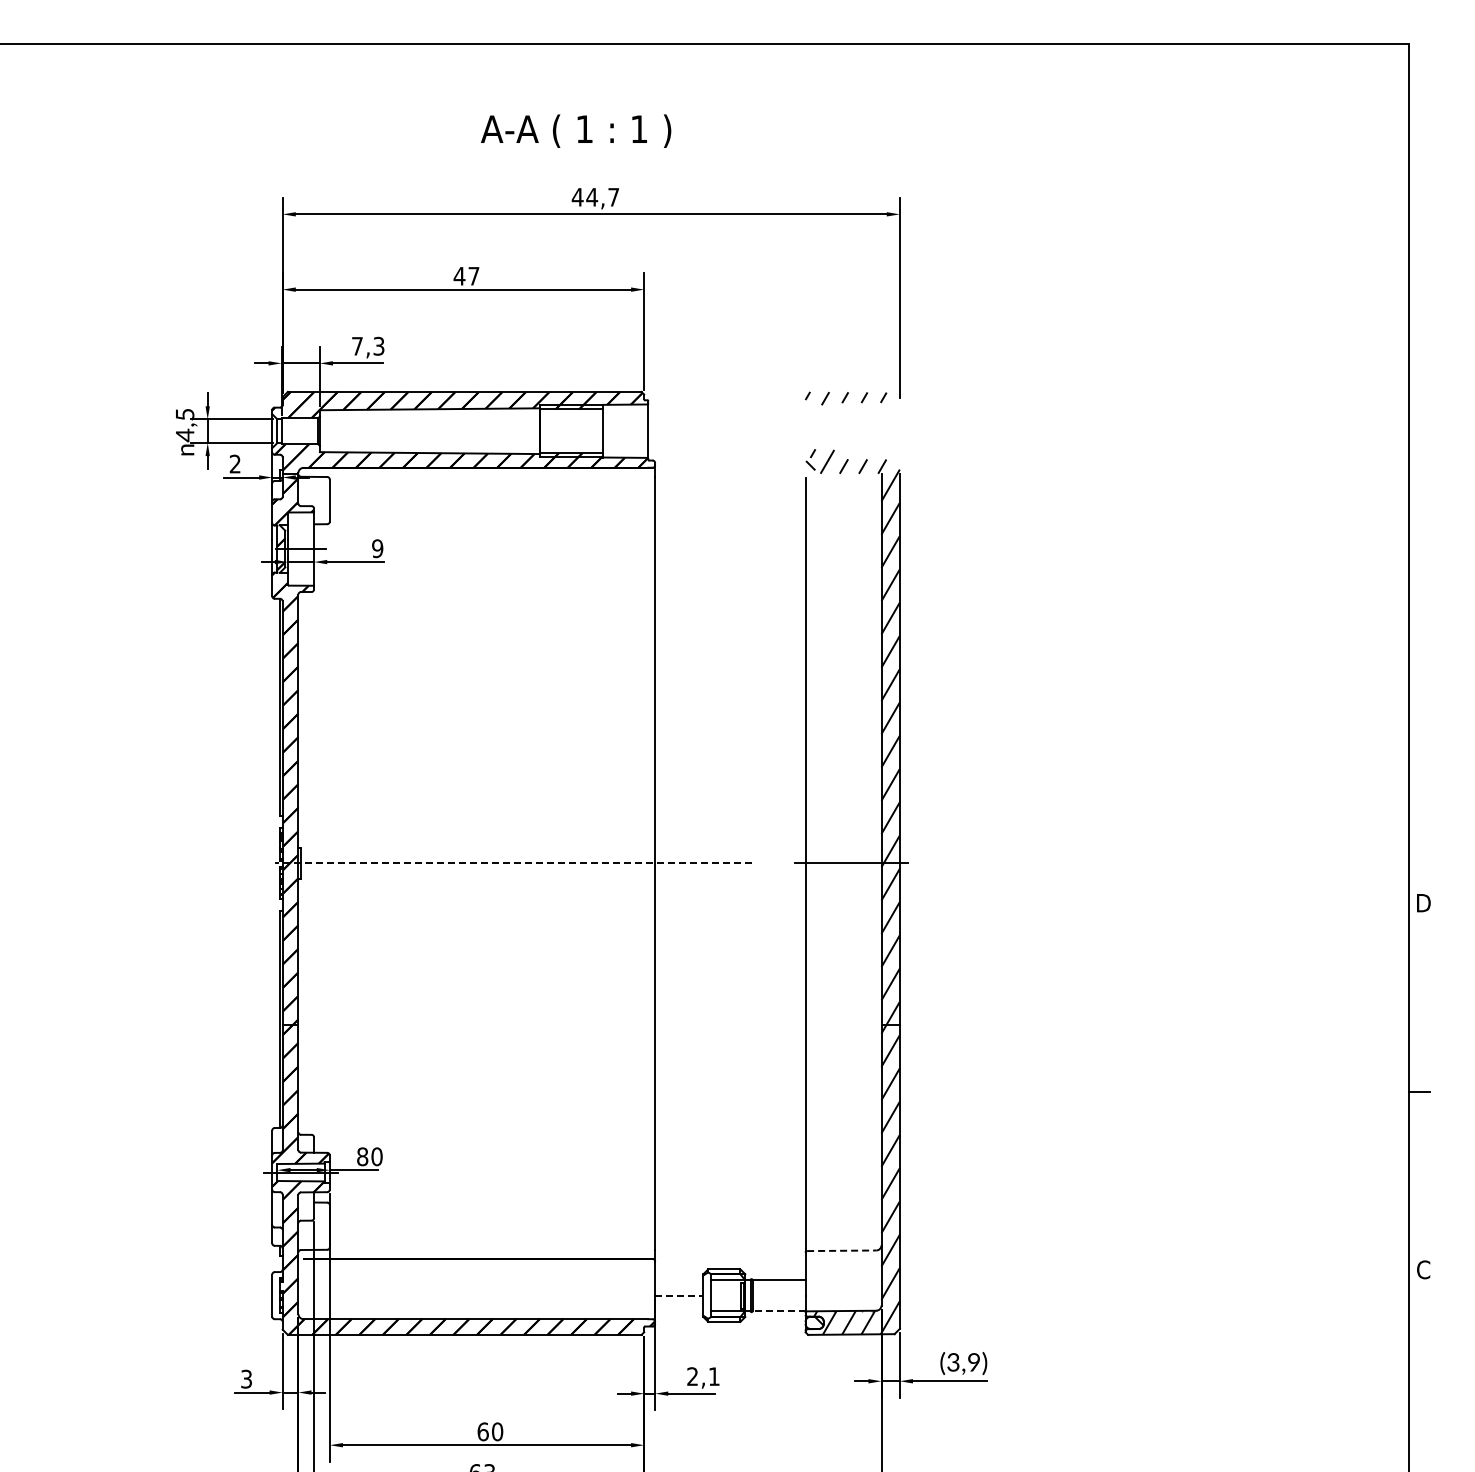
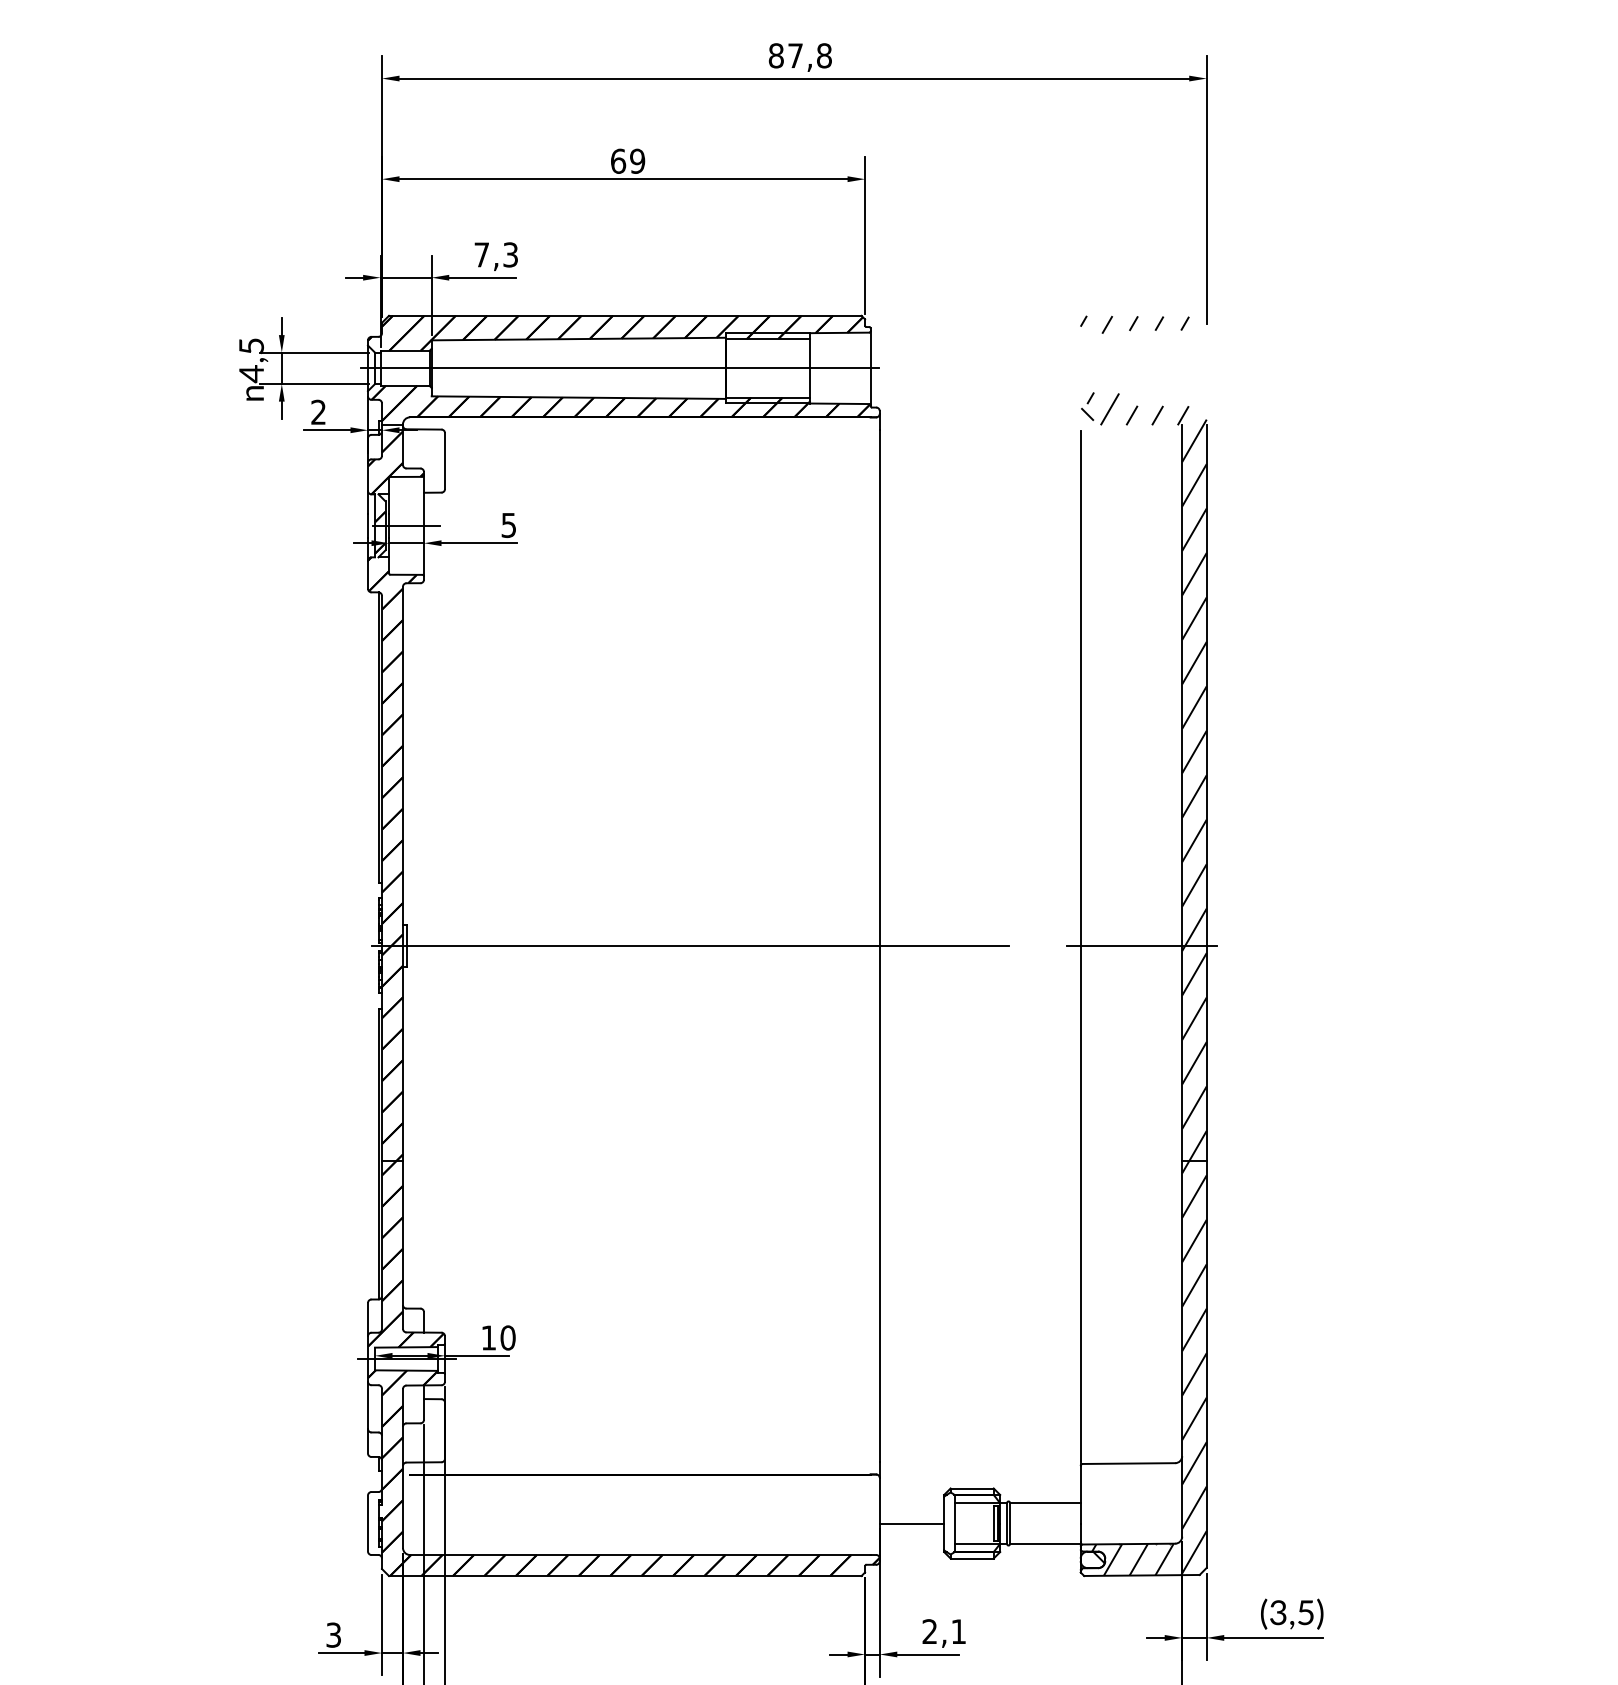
text: (595, 196) -> (800, 54), 44,7 -> 87,8
text: (466, 275) -> (627, 160), 47 -> 69
line: (460, 431) -> (619, 368), added
text: (377, 548) -> (508, 525), 9 -> 5
line: (512, 863) -> (689, 946), dashed -> solid
text: (362, 1156) -> (488, 1337), 80 -> 10
line: (841, 1250) -> (1128, 1463), dashed -> solid
line: (679, 1295) -> (912, 1523), dashed -> solid
line: (778, 1310) -> (1044, 1543), dashed -> solid
text: (973, 1362) -> (1305, 1612), (3,9) -> (3,5)

